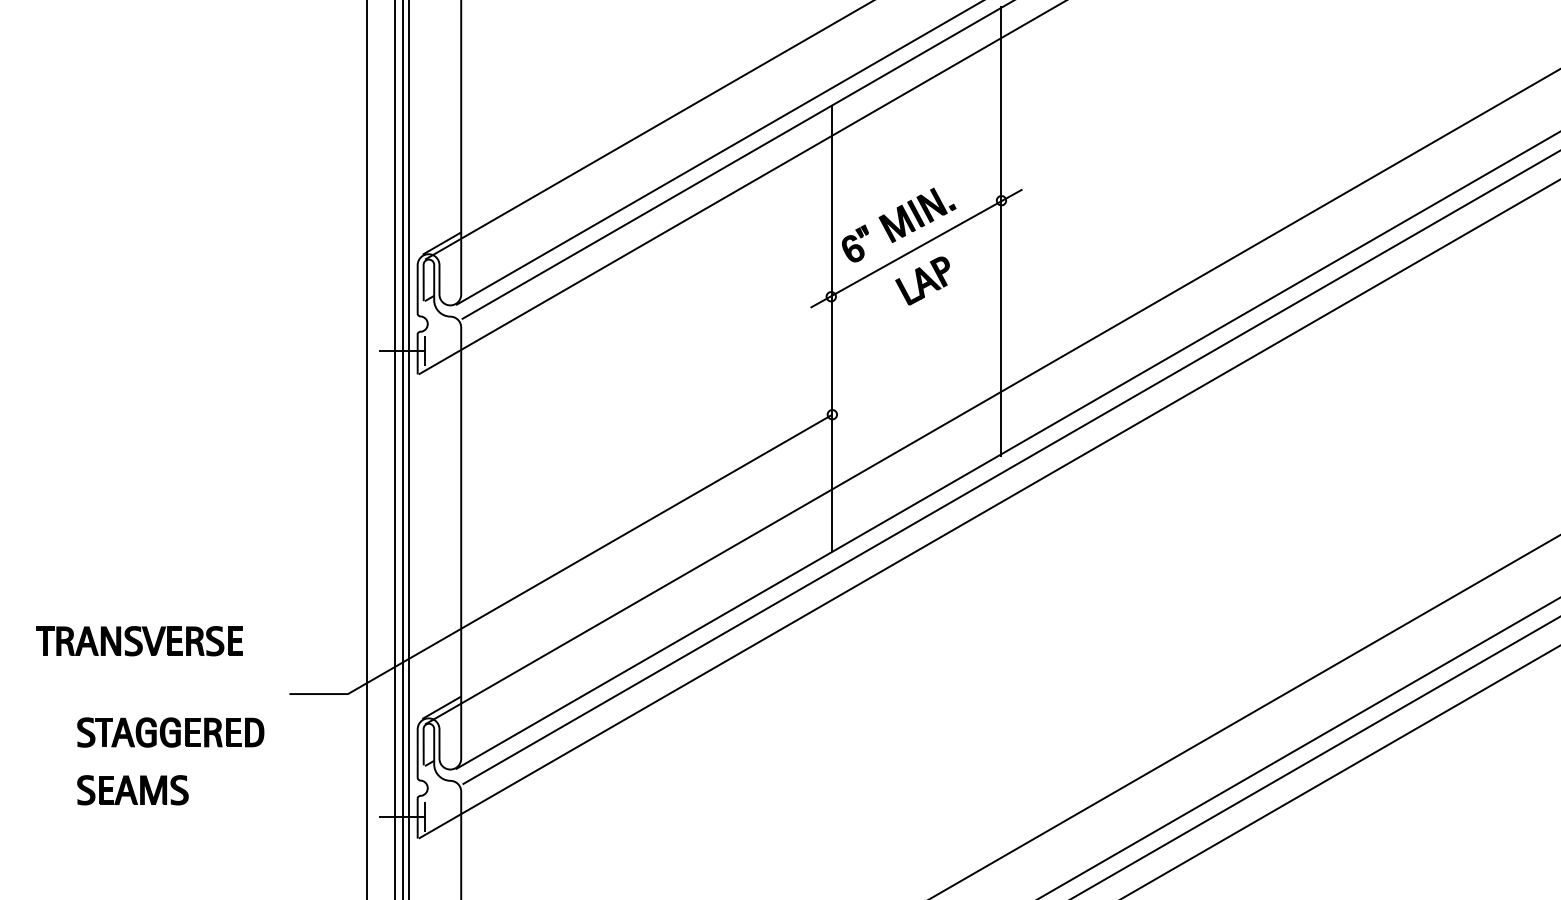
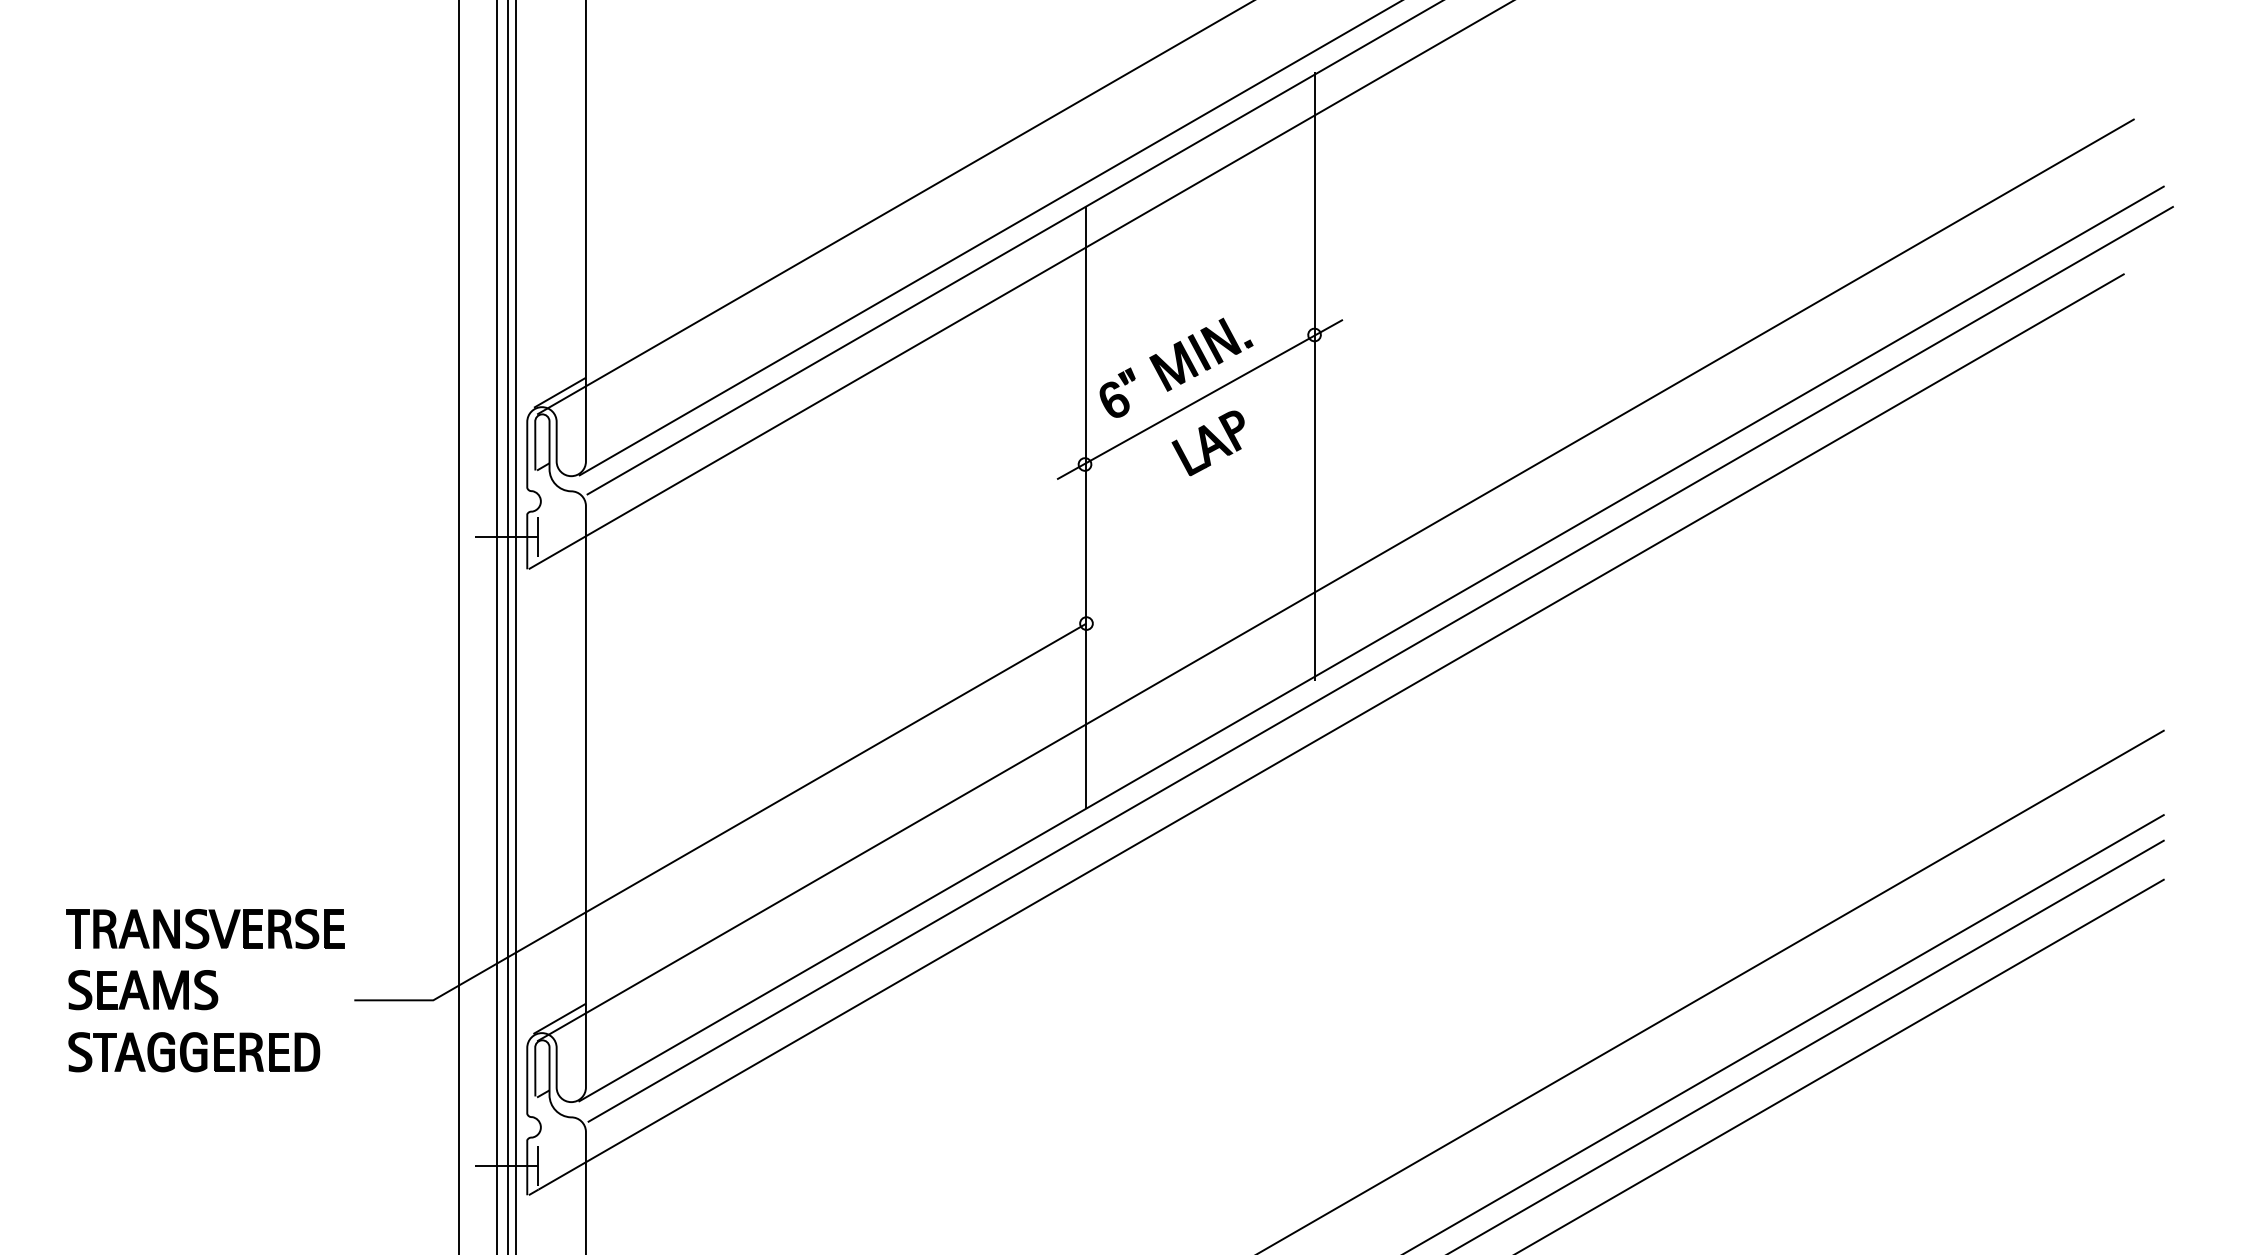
part: (139, 641) -> (205, 929), moved
part: (133, 790) -> (143, 990), moved

